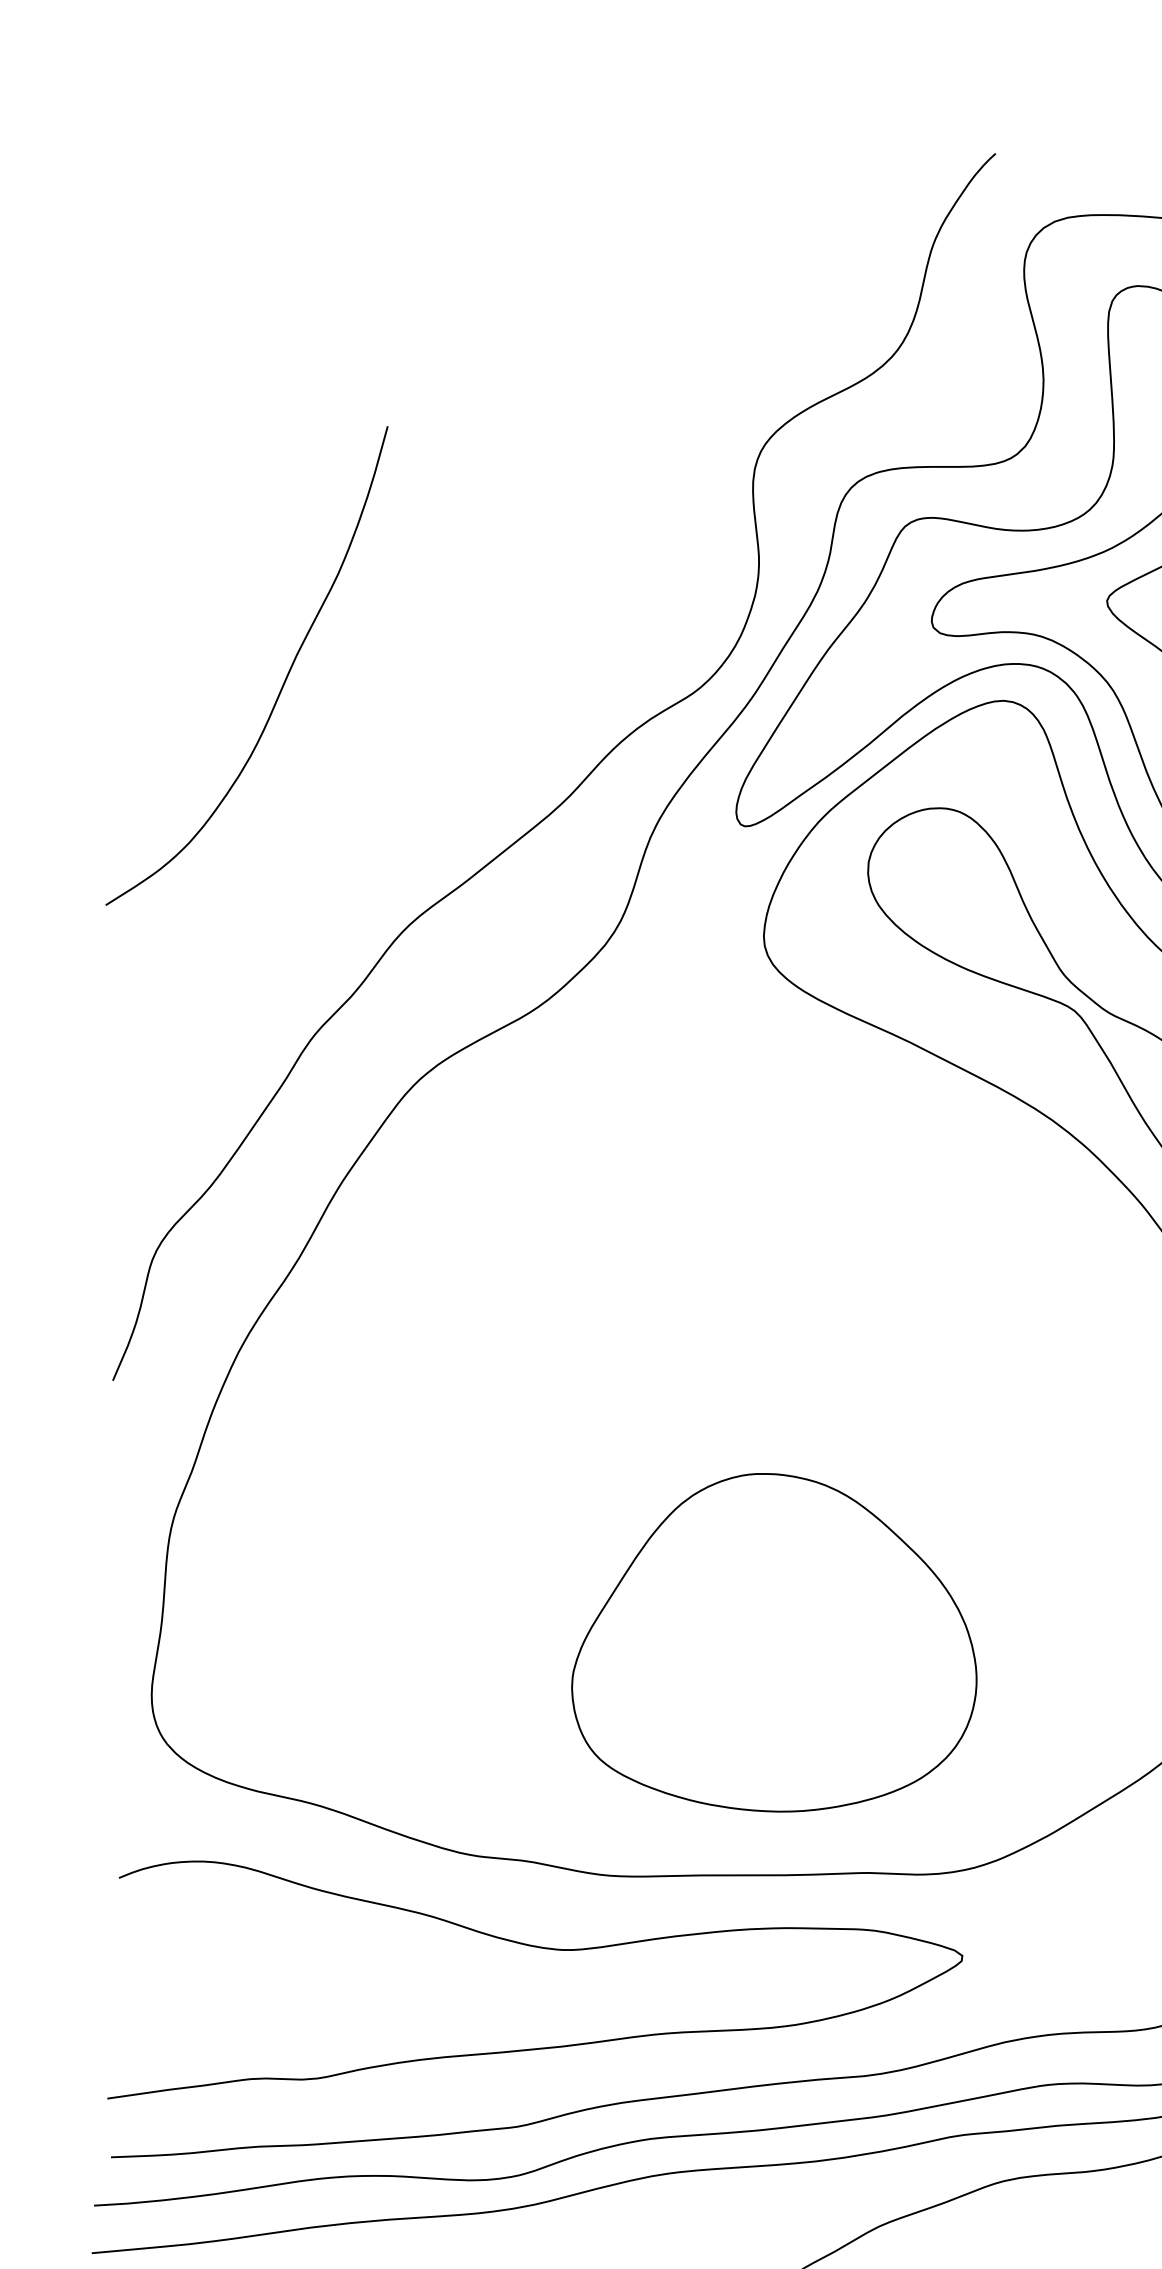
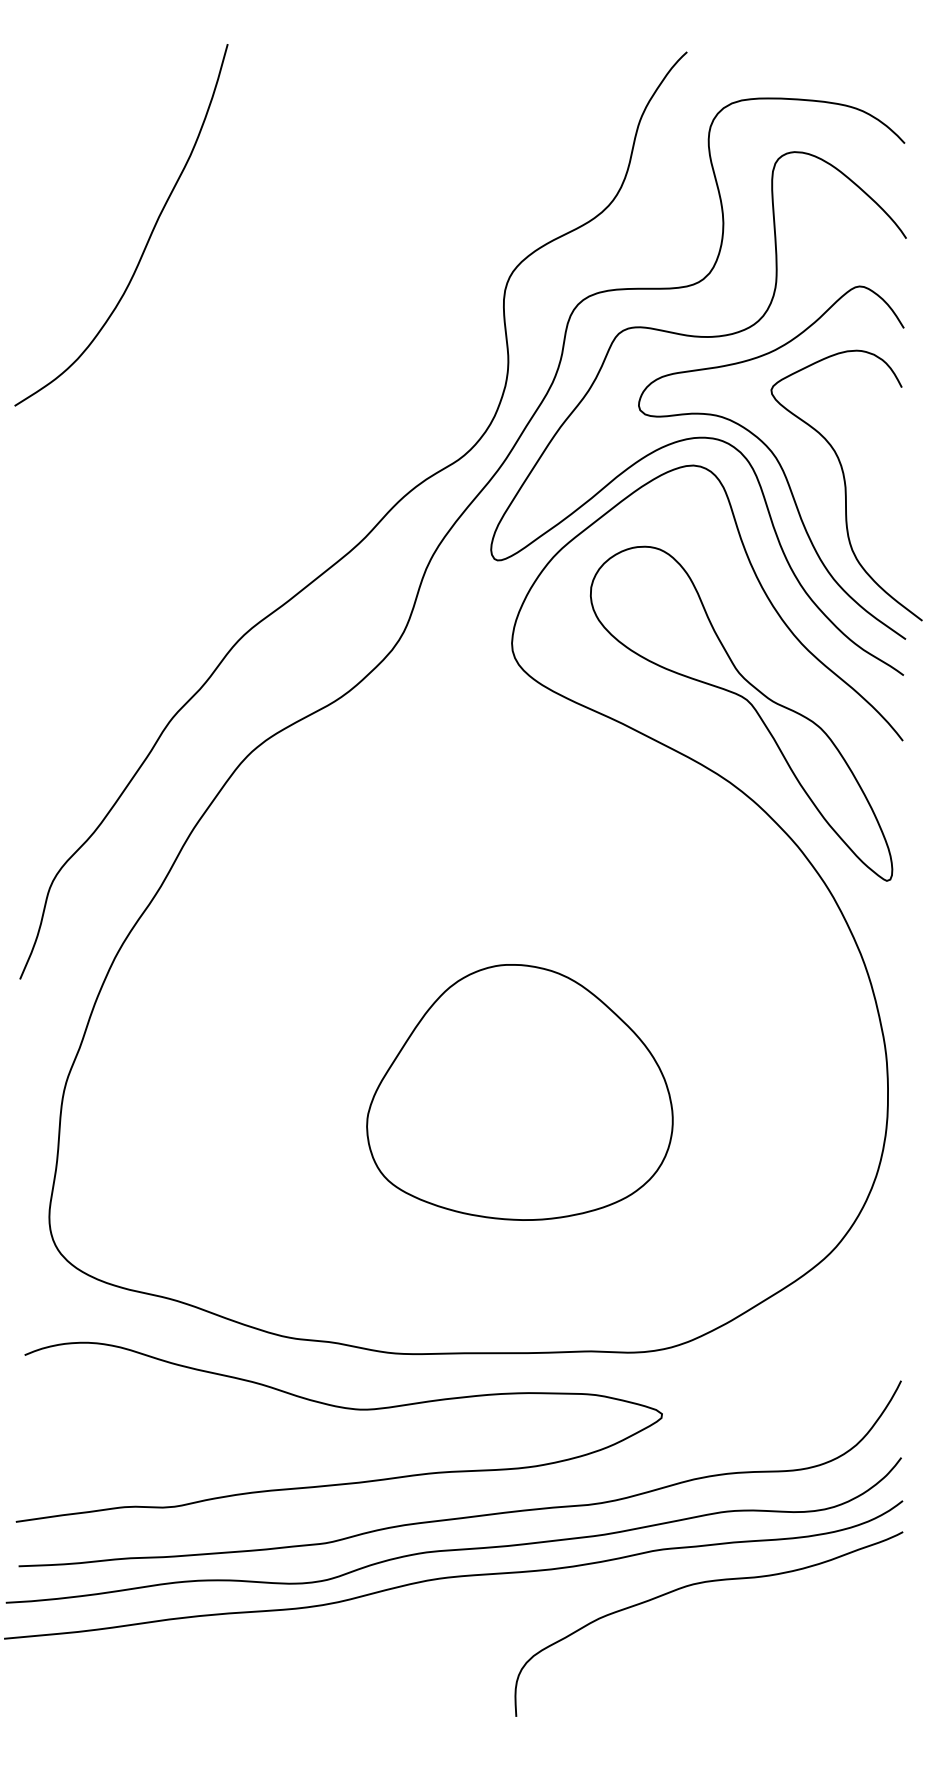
curve: (284, 679) -> (149, 235), moved
part: (773, 1642) -> (519, 1092), moved

